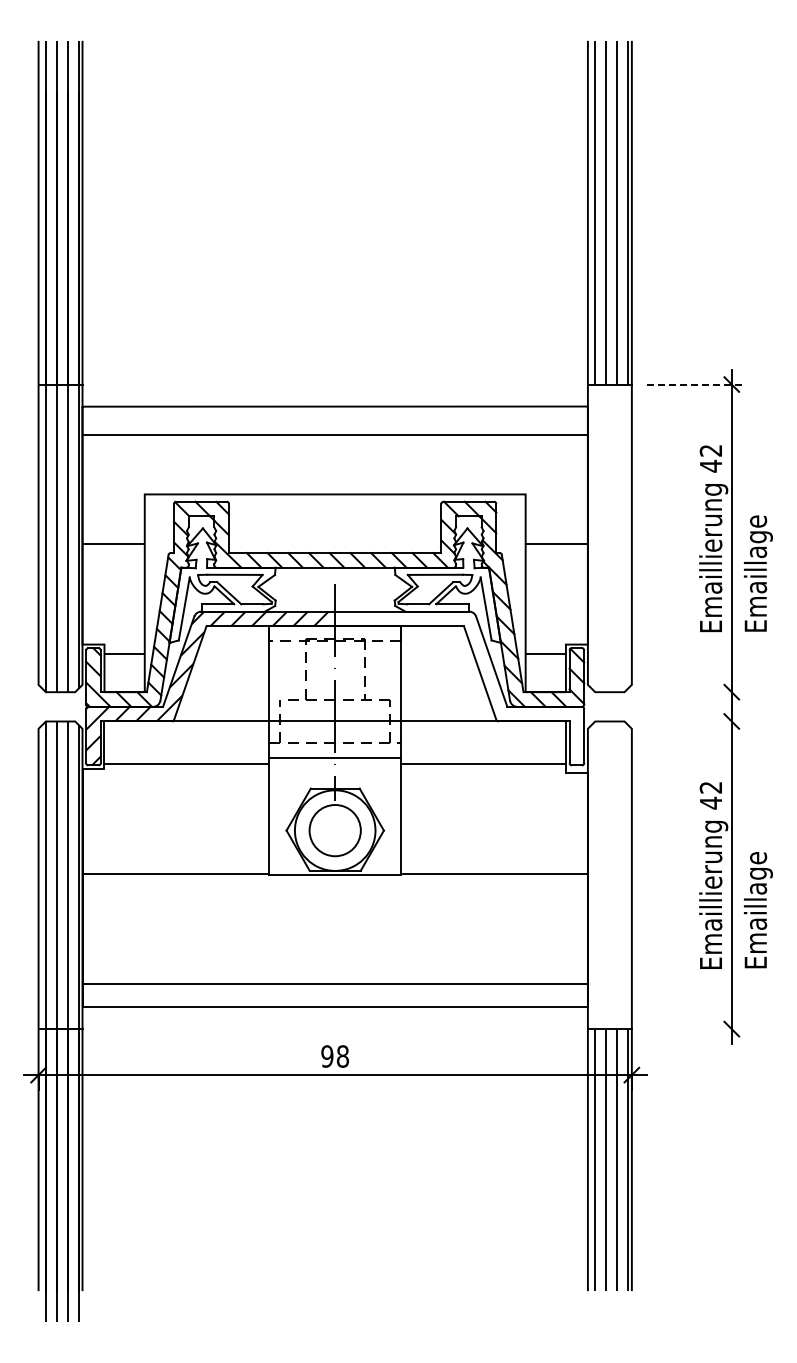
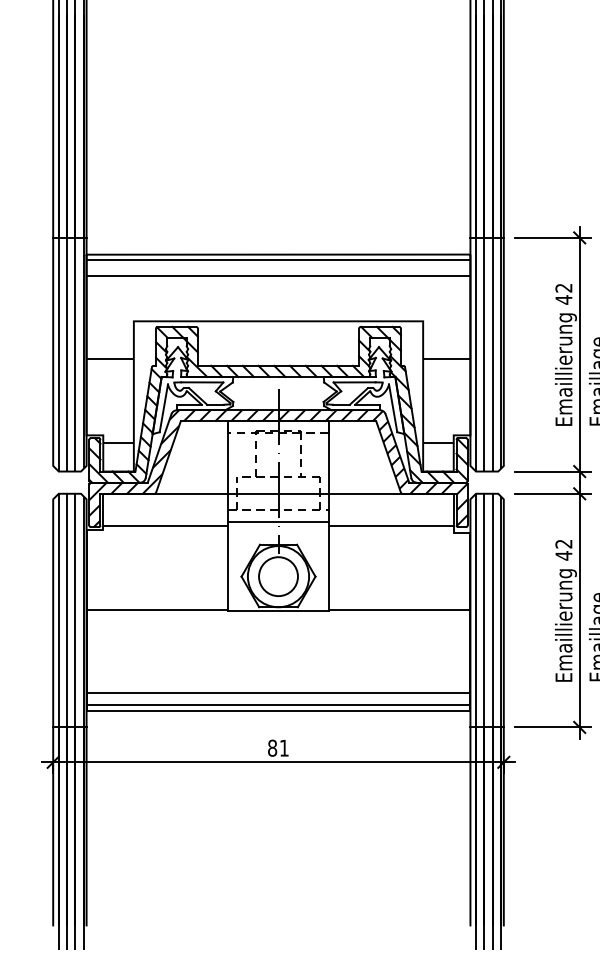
line: (696, 384) -> (552, 237), dashed -> solid
hatch: (611, 391) -> (488, 243), added
line: (334, 413) -> (277, 259), added
hatch: (459, 687) -> (372, 467), added
line: (696, 692) -> (552, 471), added
line: (696, 721) -> (552, 493), added
line: (334, 999) -> (277, 704), added
hatch: (611, 1021) -> (488, 721), added
line: (696, 1029) -> (552, 727), added
text: (334, 1056) -> (277, 748), 98 -> 81

